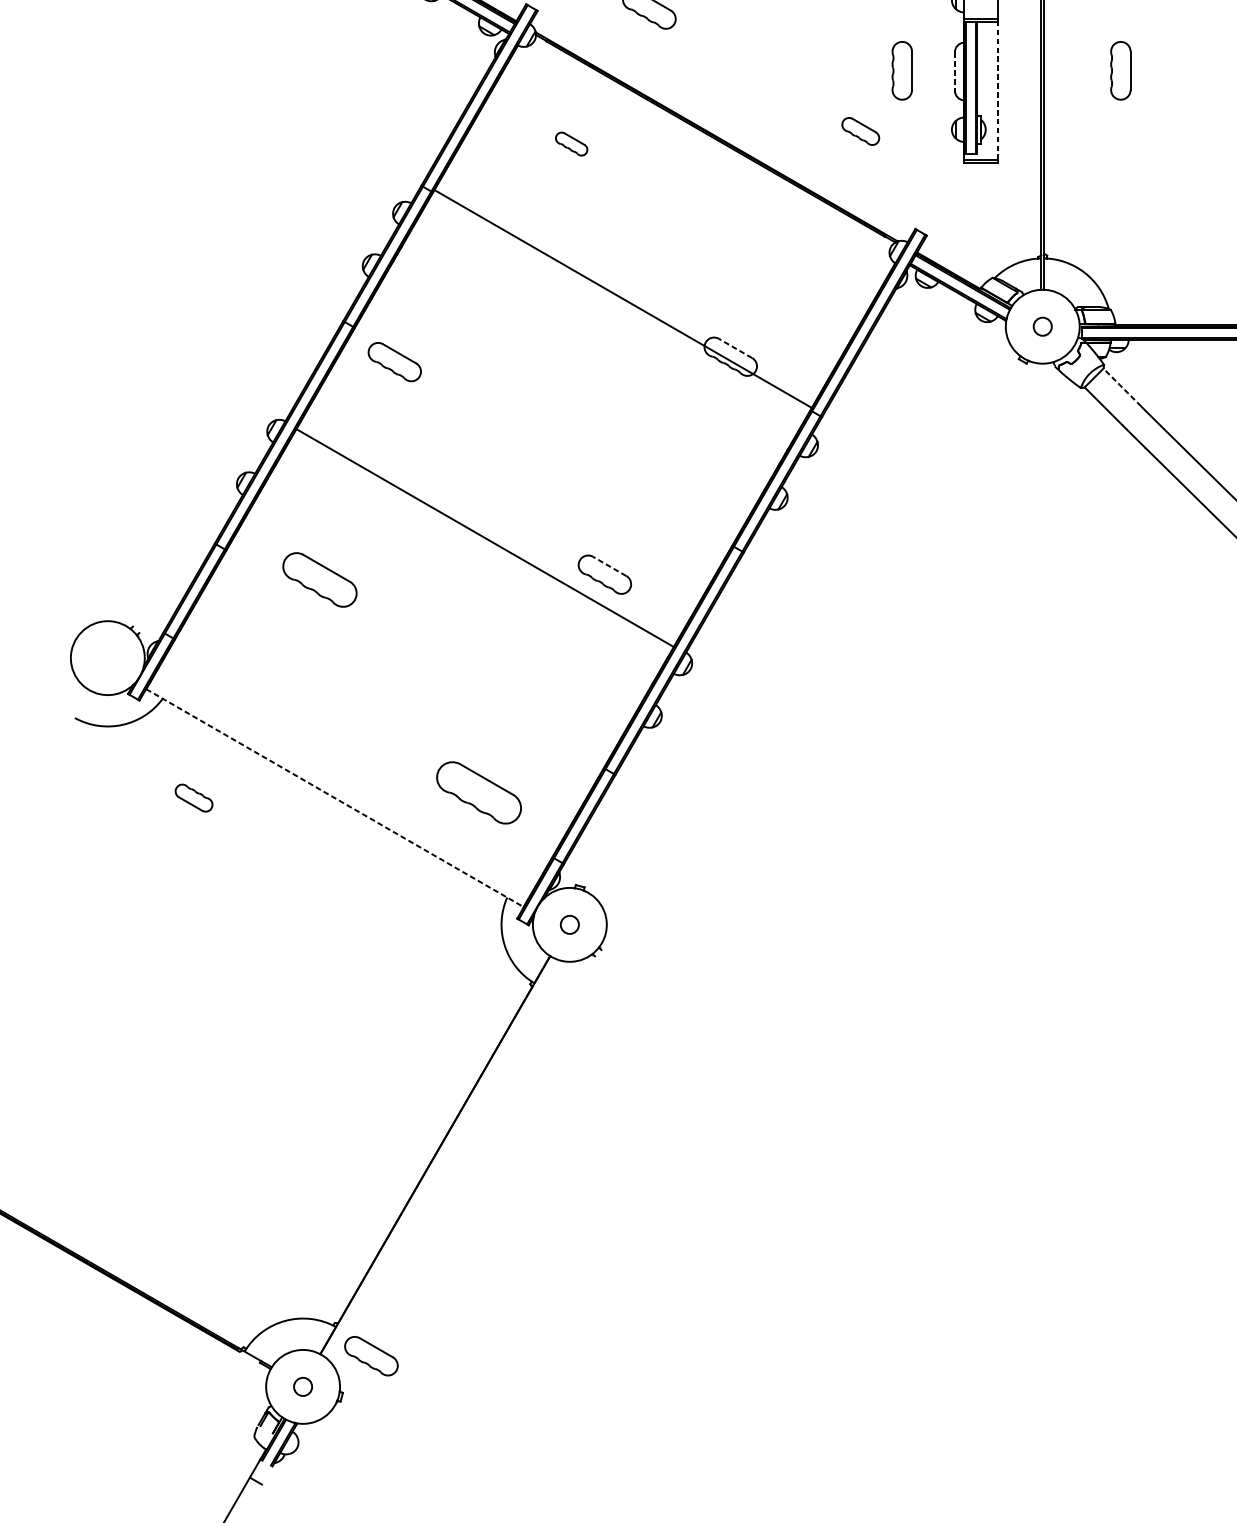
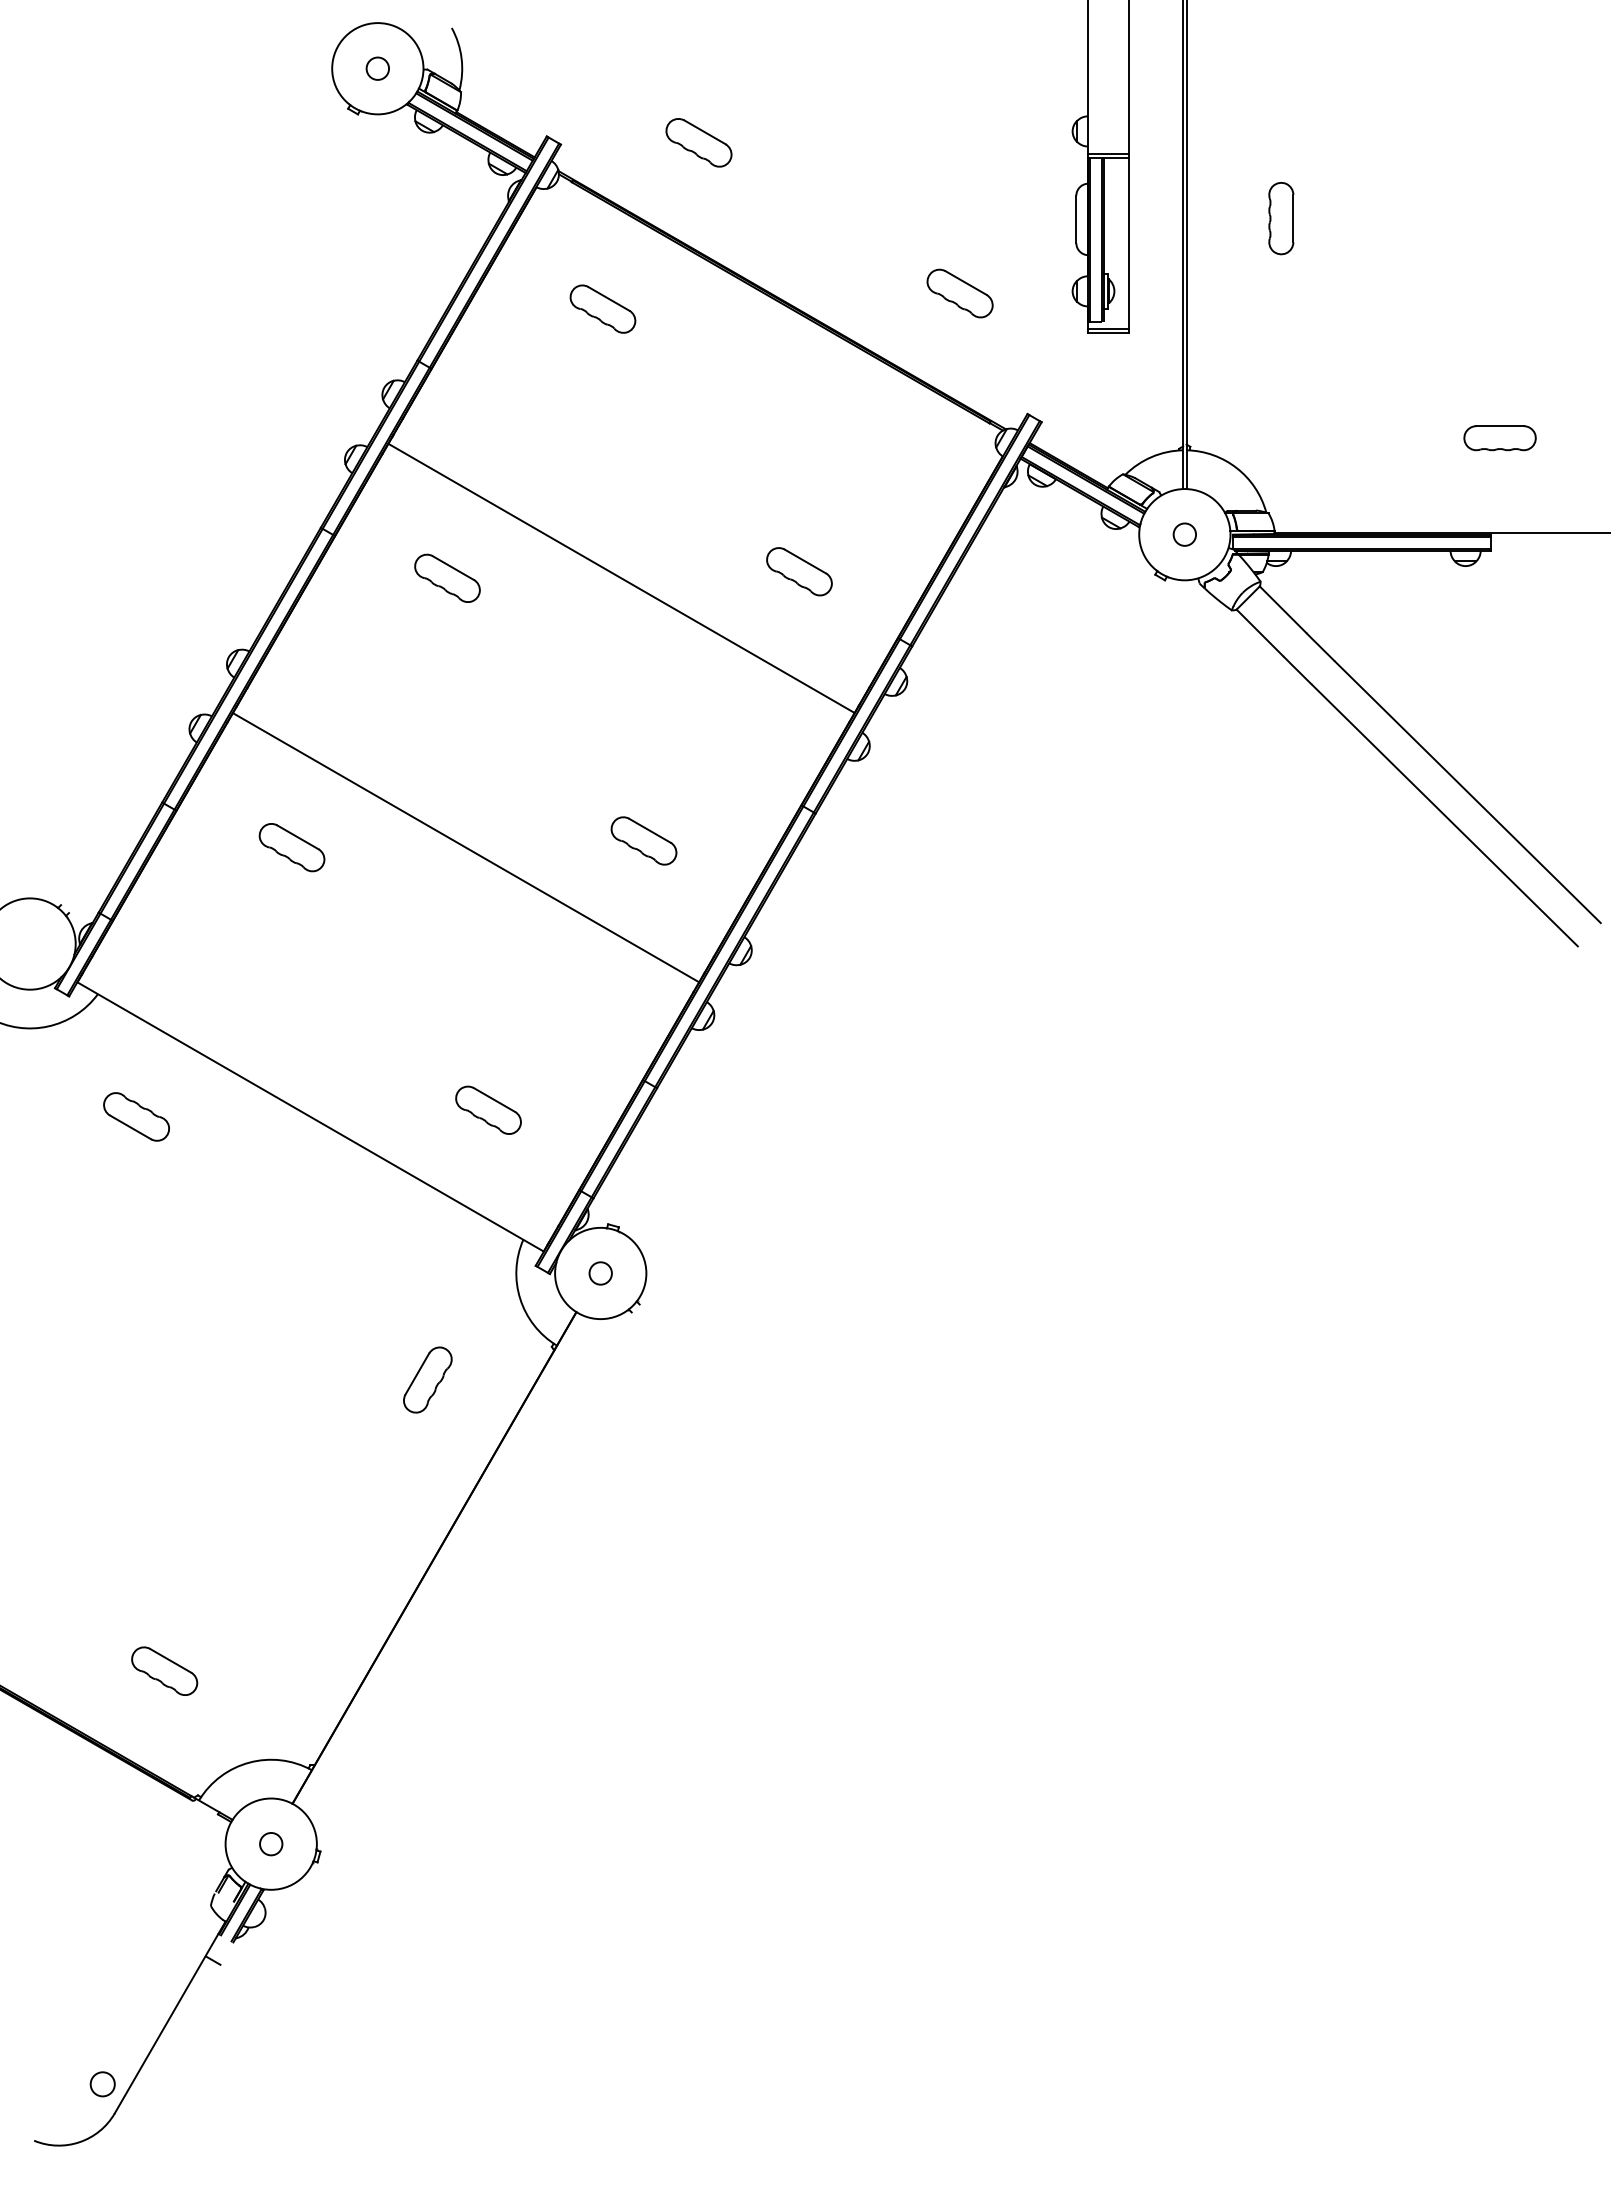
part: (902, 70) -> (1011, 218), removed
line: (955, 71) -> (1076, 219), dashed -> solid
line: (997, 90) -> (1129, 242), dashed -> solid
part: (860, 131) -> (959, 293), size x1.43
part: (571, 143) -> (602, 308), size x1.67
line: (623, 298) -> (621, 577), moved
line: (735, 348) -> (805, 561), dashed -> solid
part: (394, 361) -> (447, 577), moved
line: (1122, 387) -> (1283, 609), dashed -> solid
line: (484, 537) -> (465, 847), moved
line: (609, 566) -> (649, 830), dashed -> solid
part: (319, 579) -> (291, 847), size x0.71
part: (478, 792) -> (488, 1109), size x0.62
part: (194, 797) -> (136, 1116), size x1.43
line: (335, 798) -> (311, 1117), dashed -> solid
part: (429, 1010) -> (427, 1379), added
part: (371, 1355) -> (164, 1670), moved

